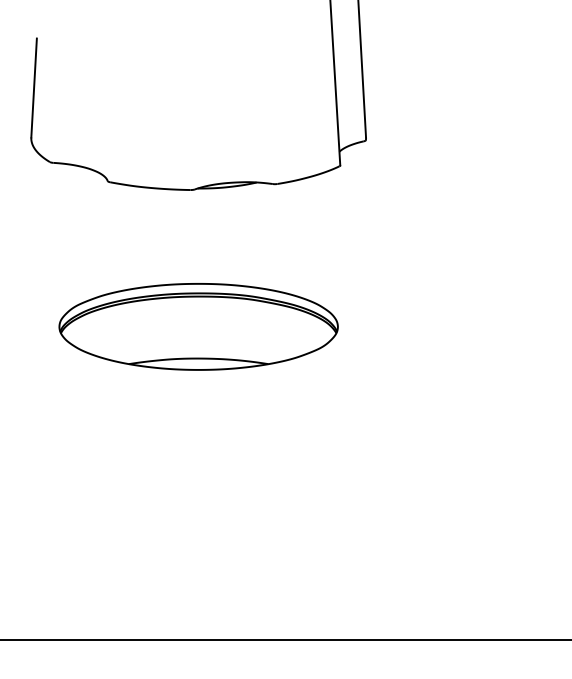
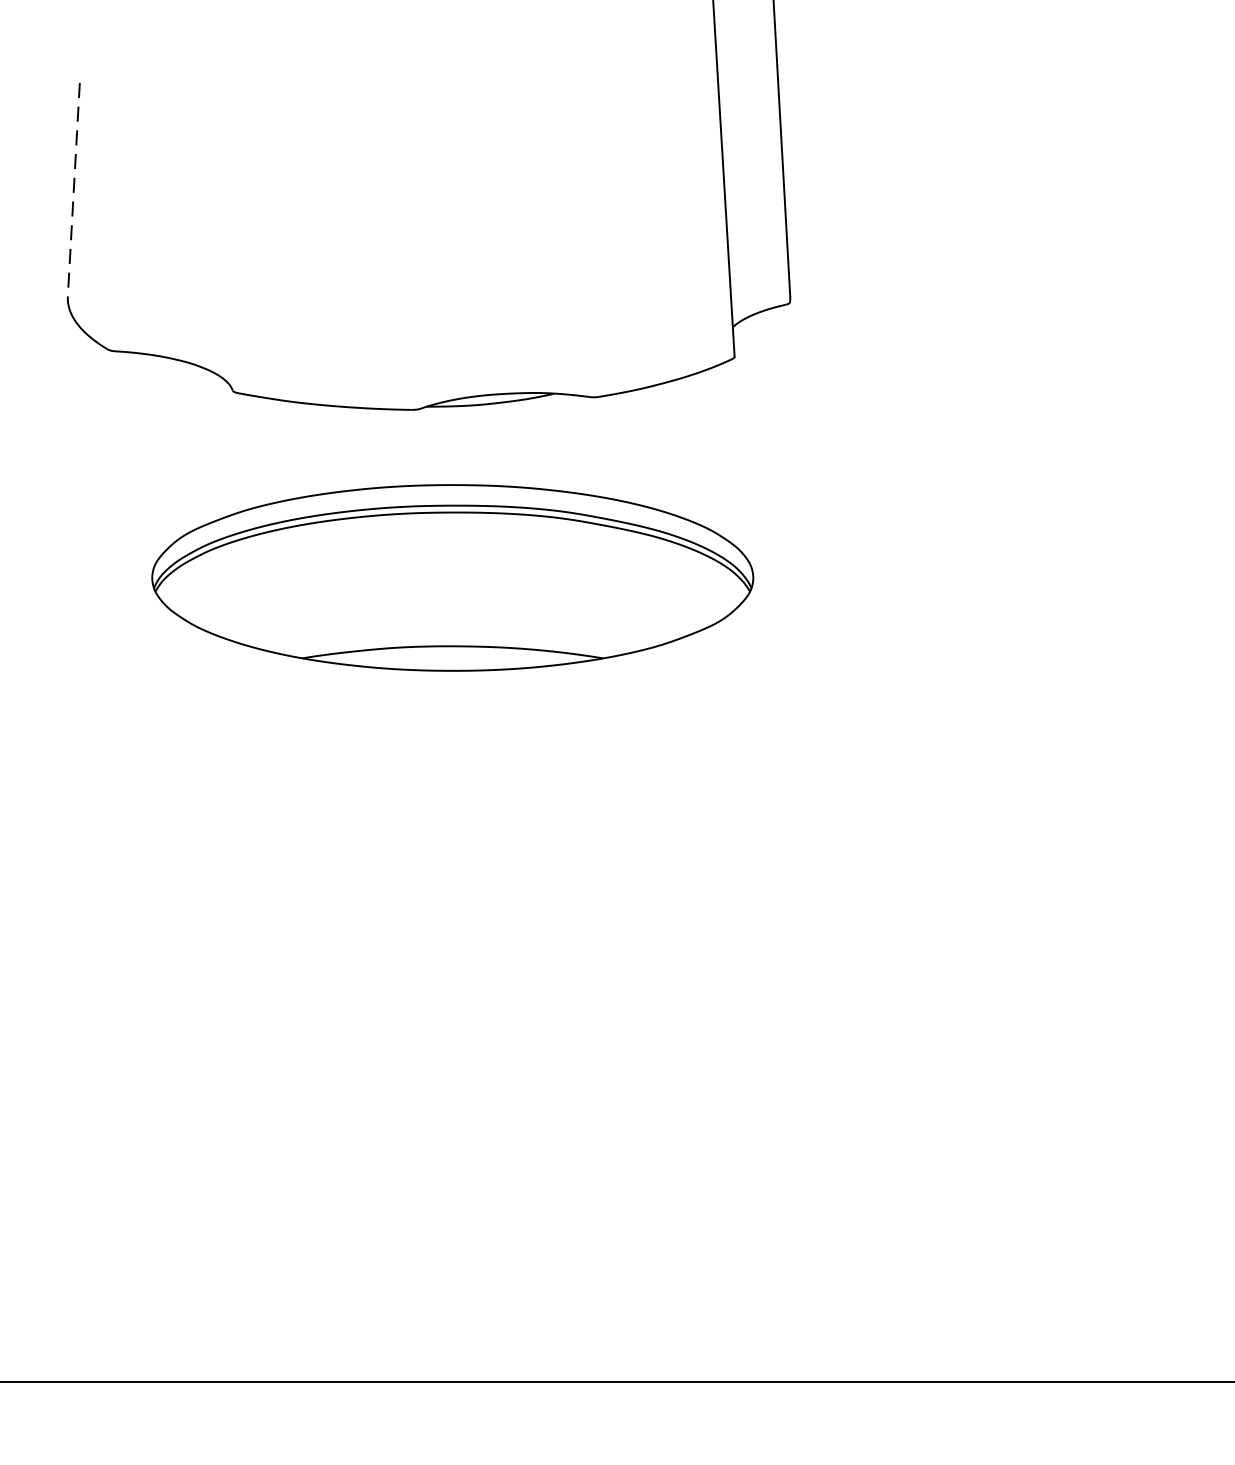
line: (34, 88) -> (74, 190), solid -> dashed
part: (198, 326) -> (452, 577), moved

